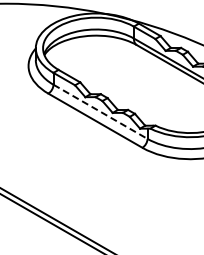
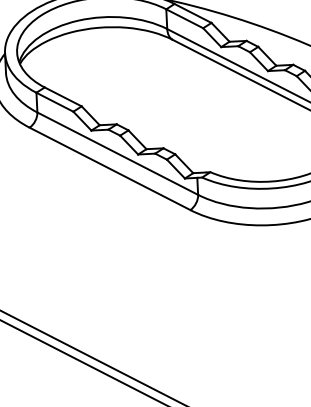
line: (100, 112) -> (117, 154), dashed -> solid

